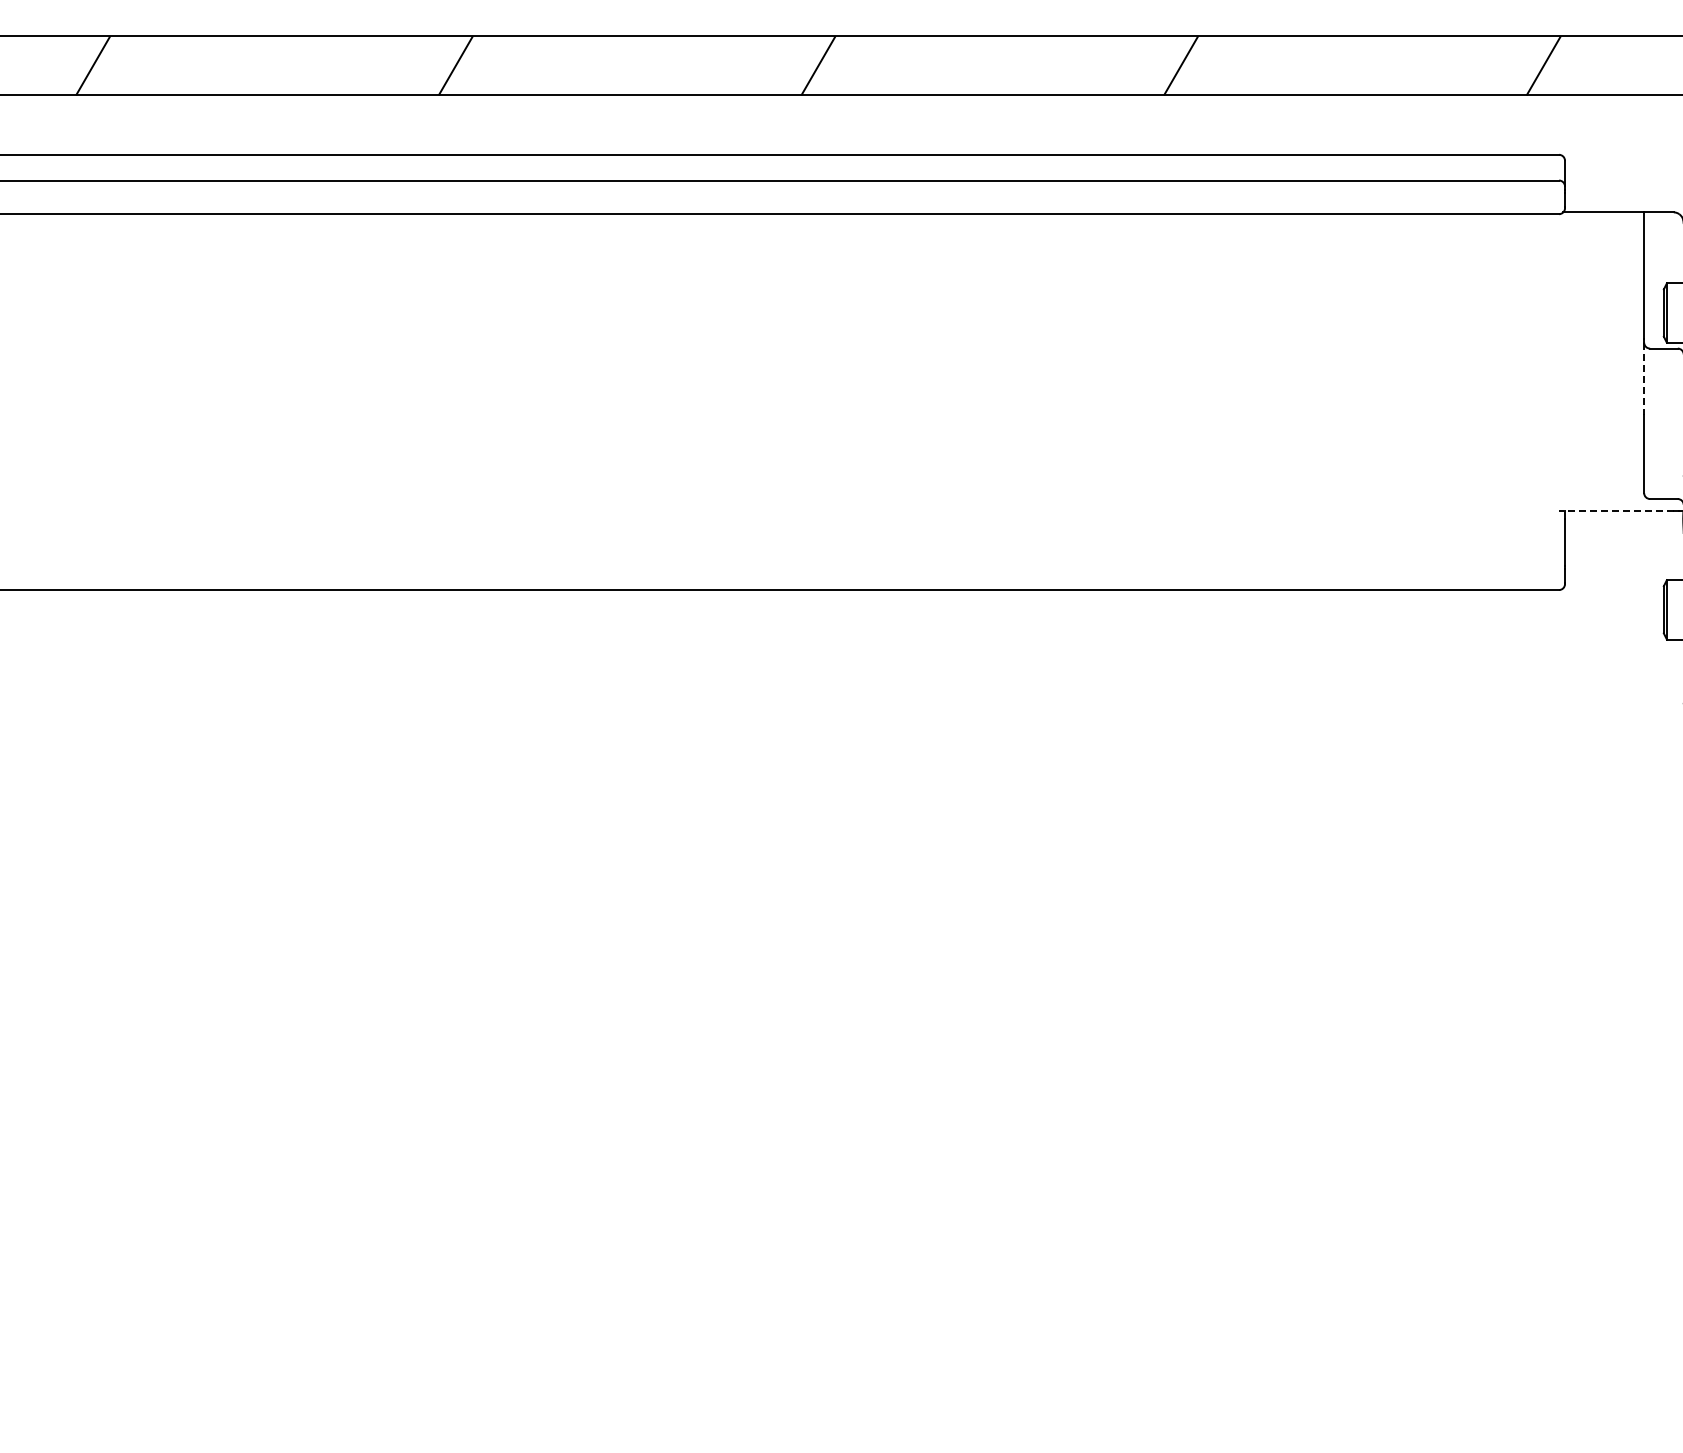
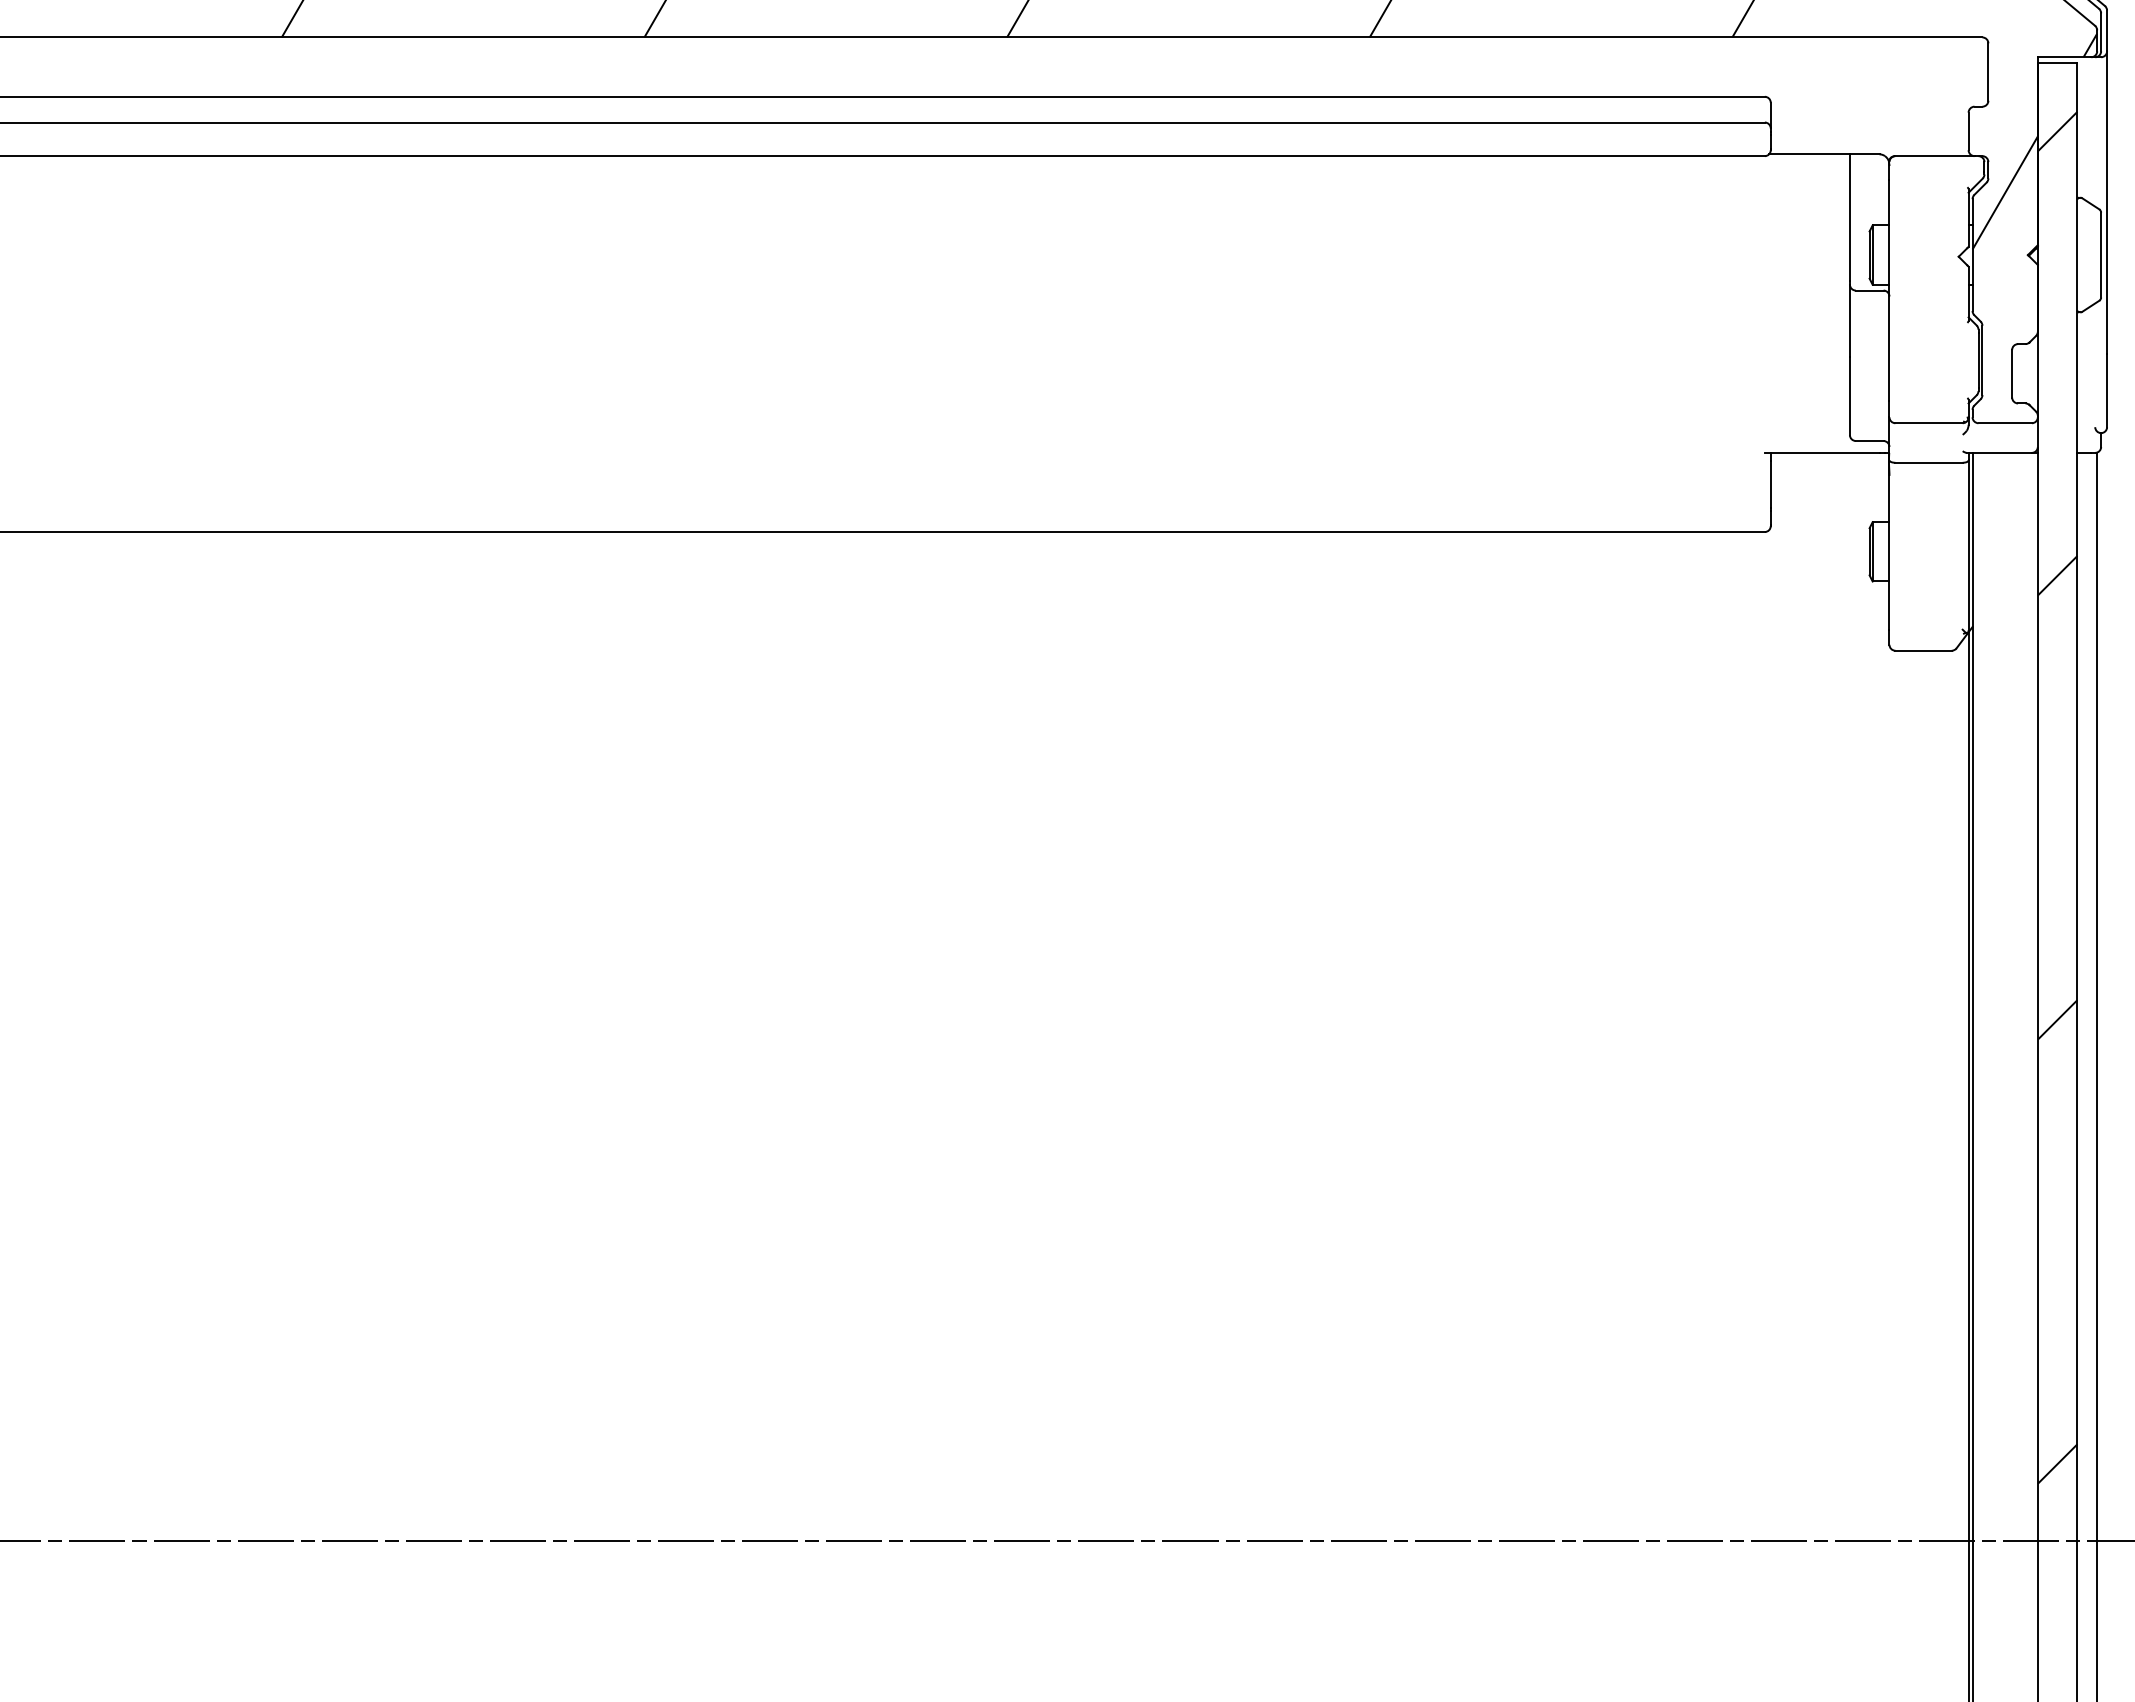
line: (1643, 379) -> (1849, 321), dashed -> solid
line: (1615, 510) -> (1821, 452), dashed -> solid

